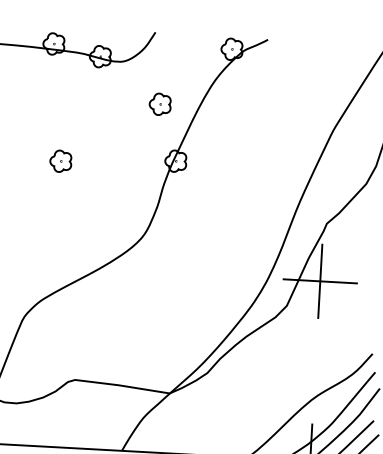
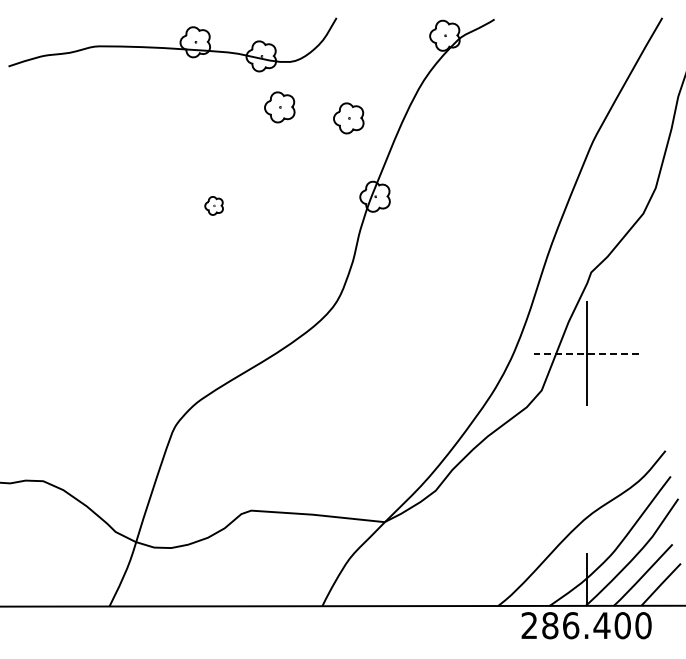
part: (111, 93) -> (279, 107), added
part: (60, 161) -> (213, 205), size x0.6
line: (320, 281) -> (586, 353), solid -> dashed

